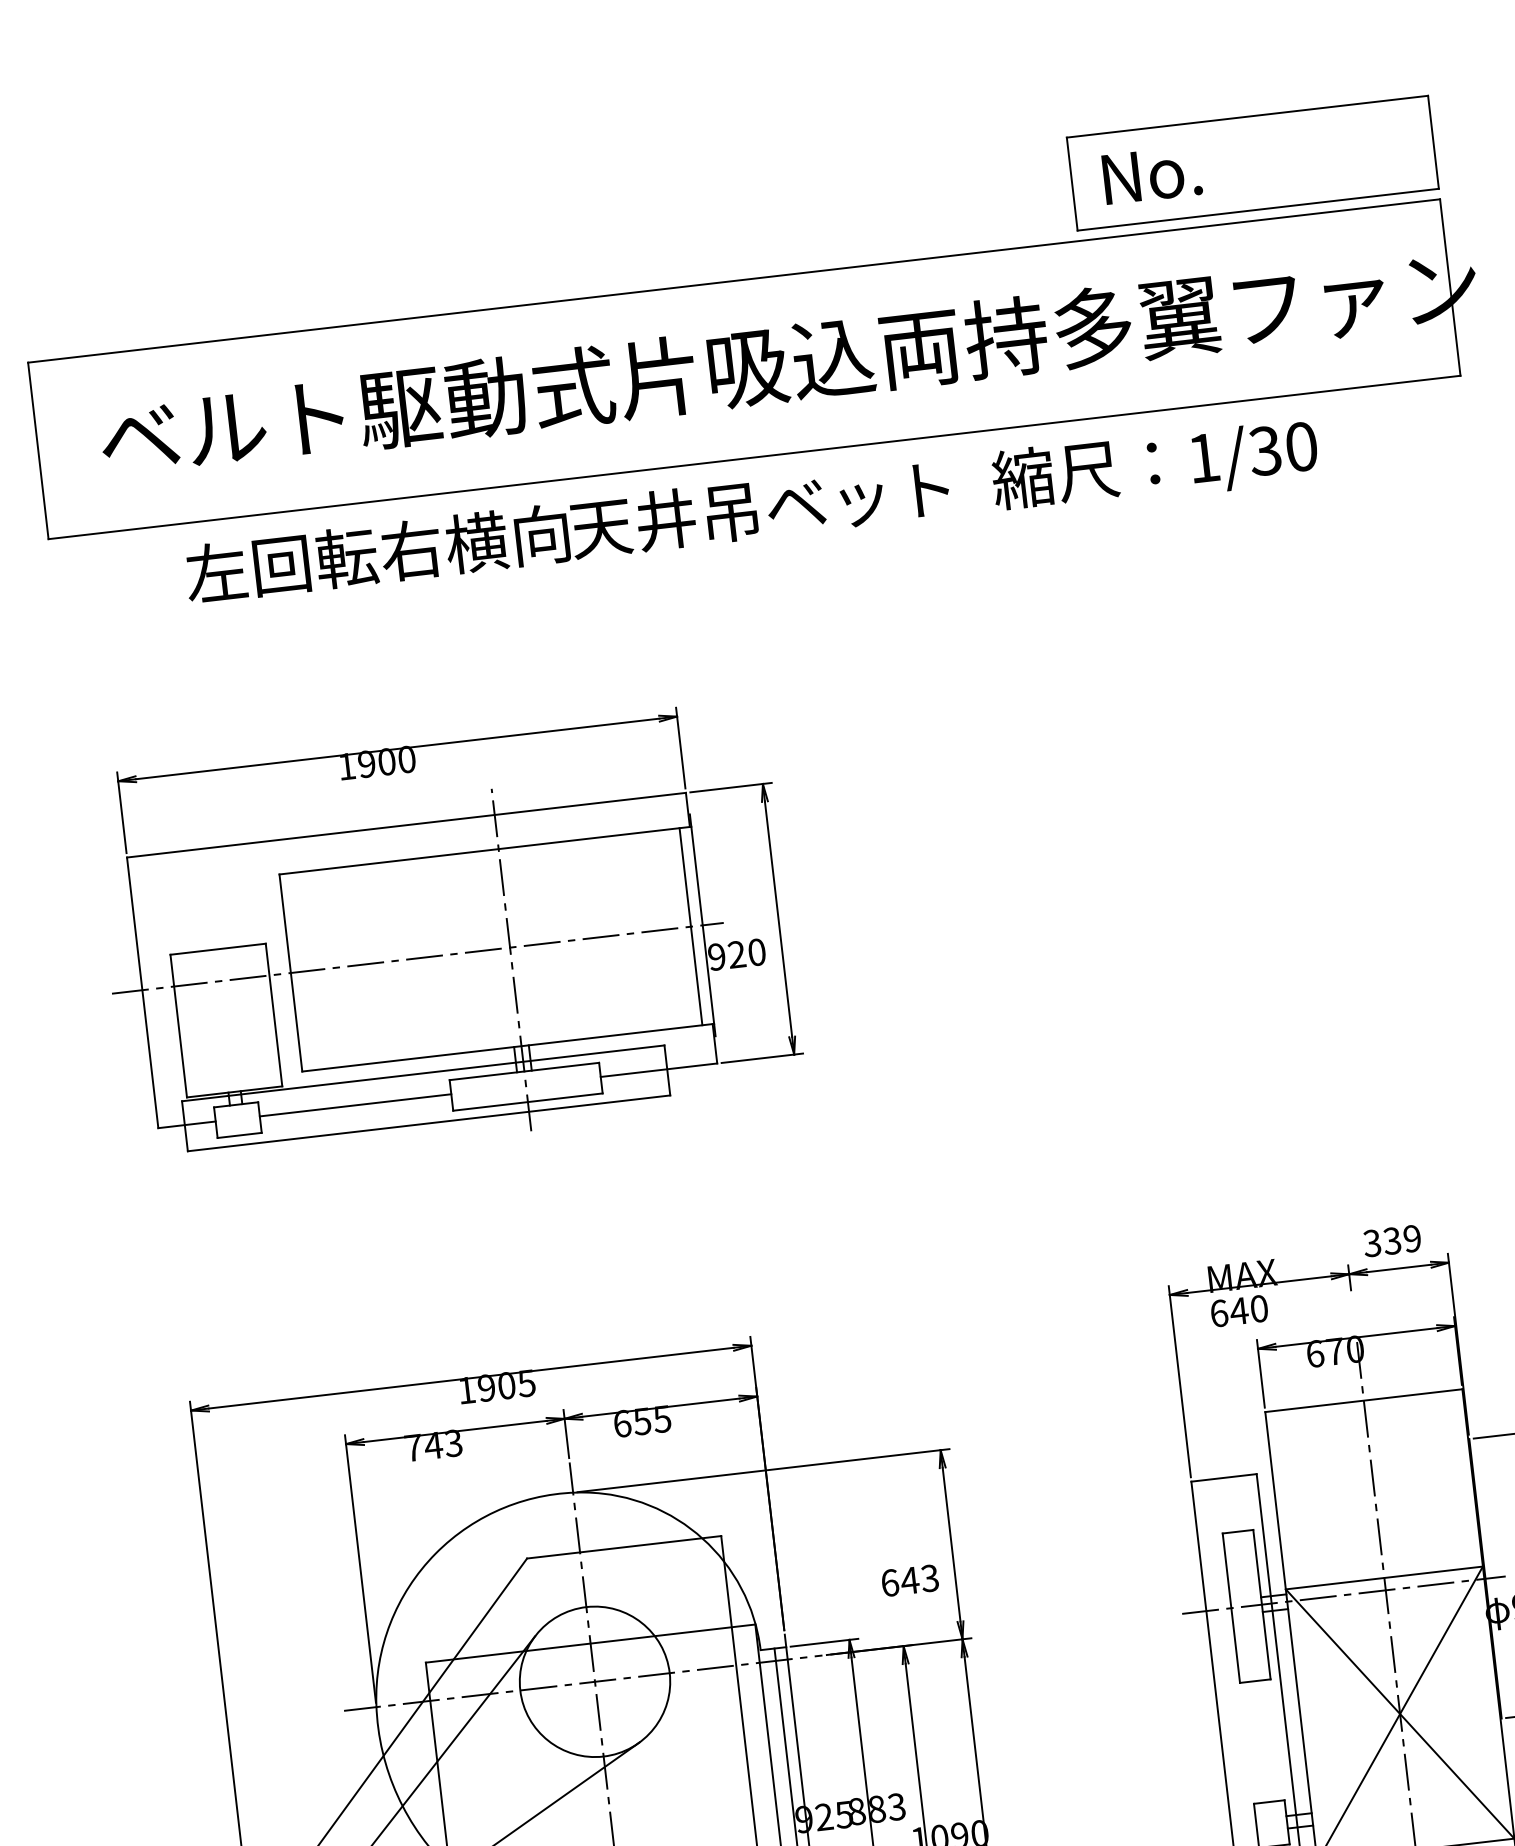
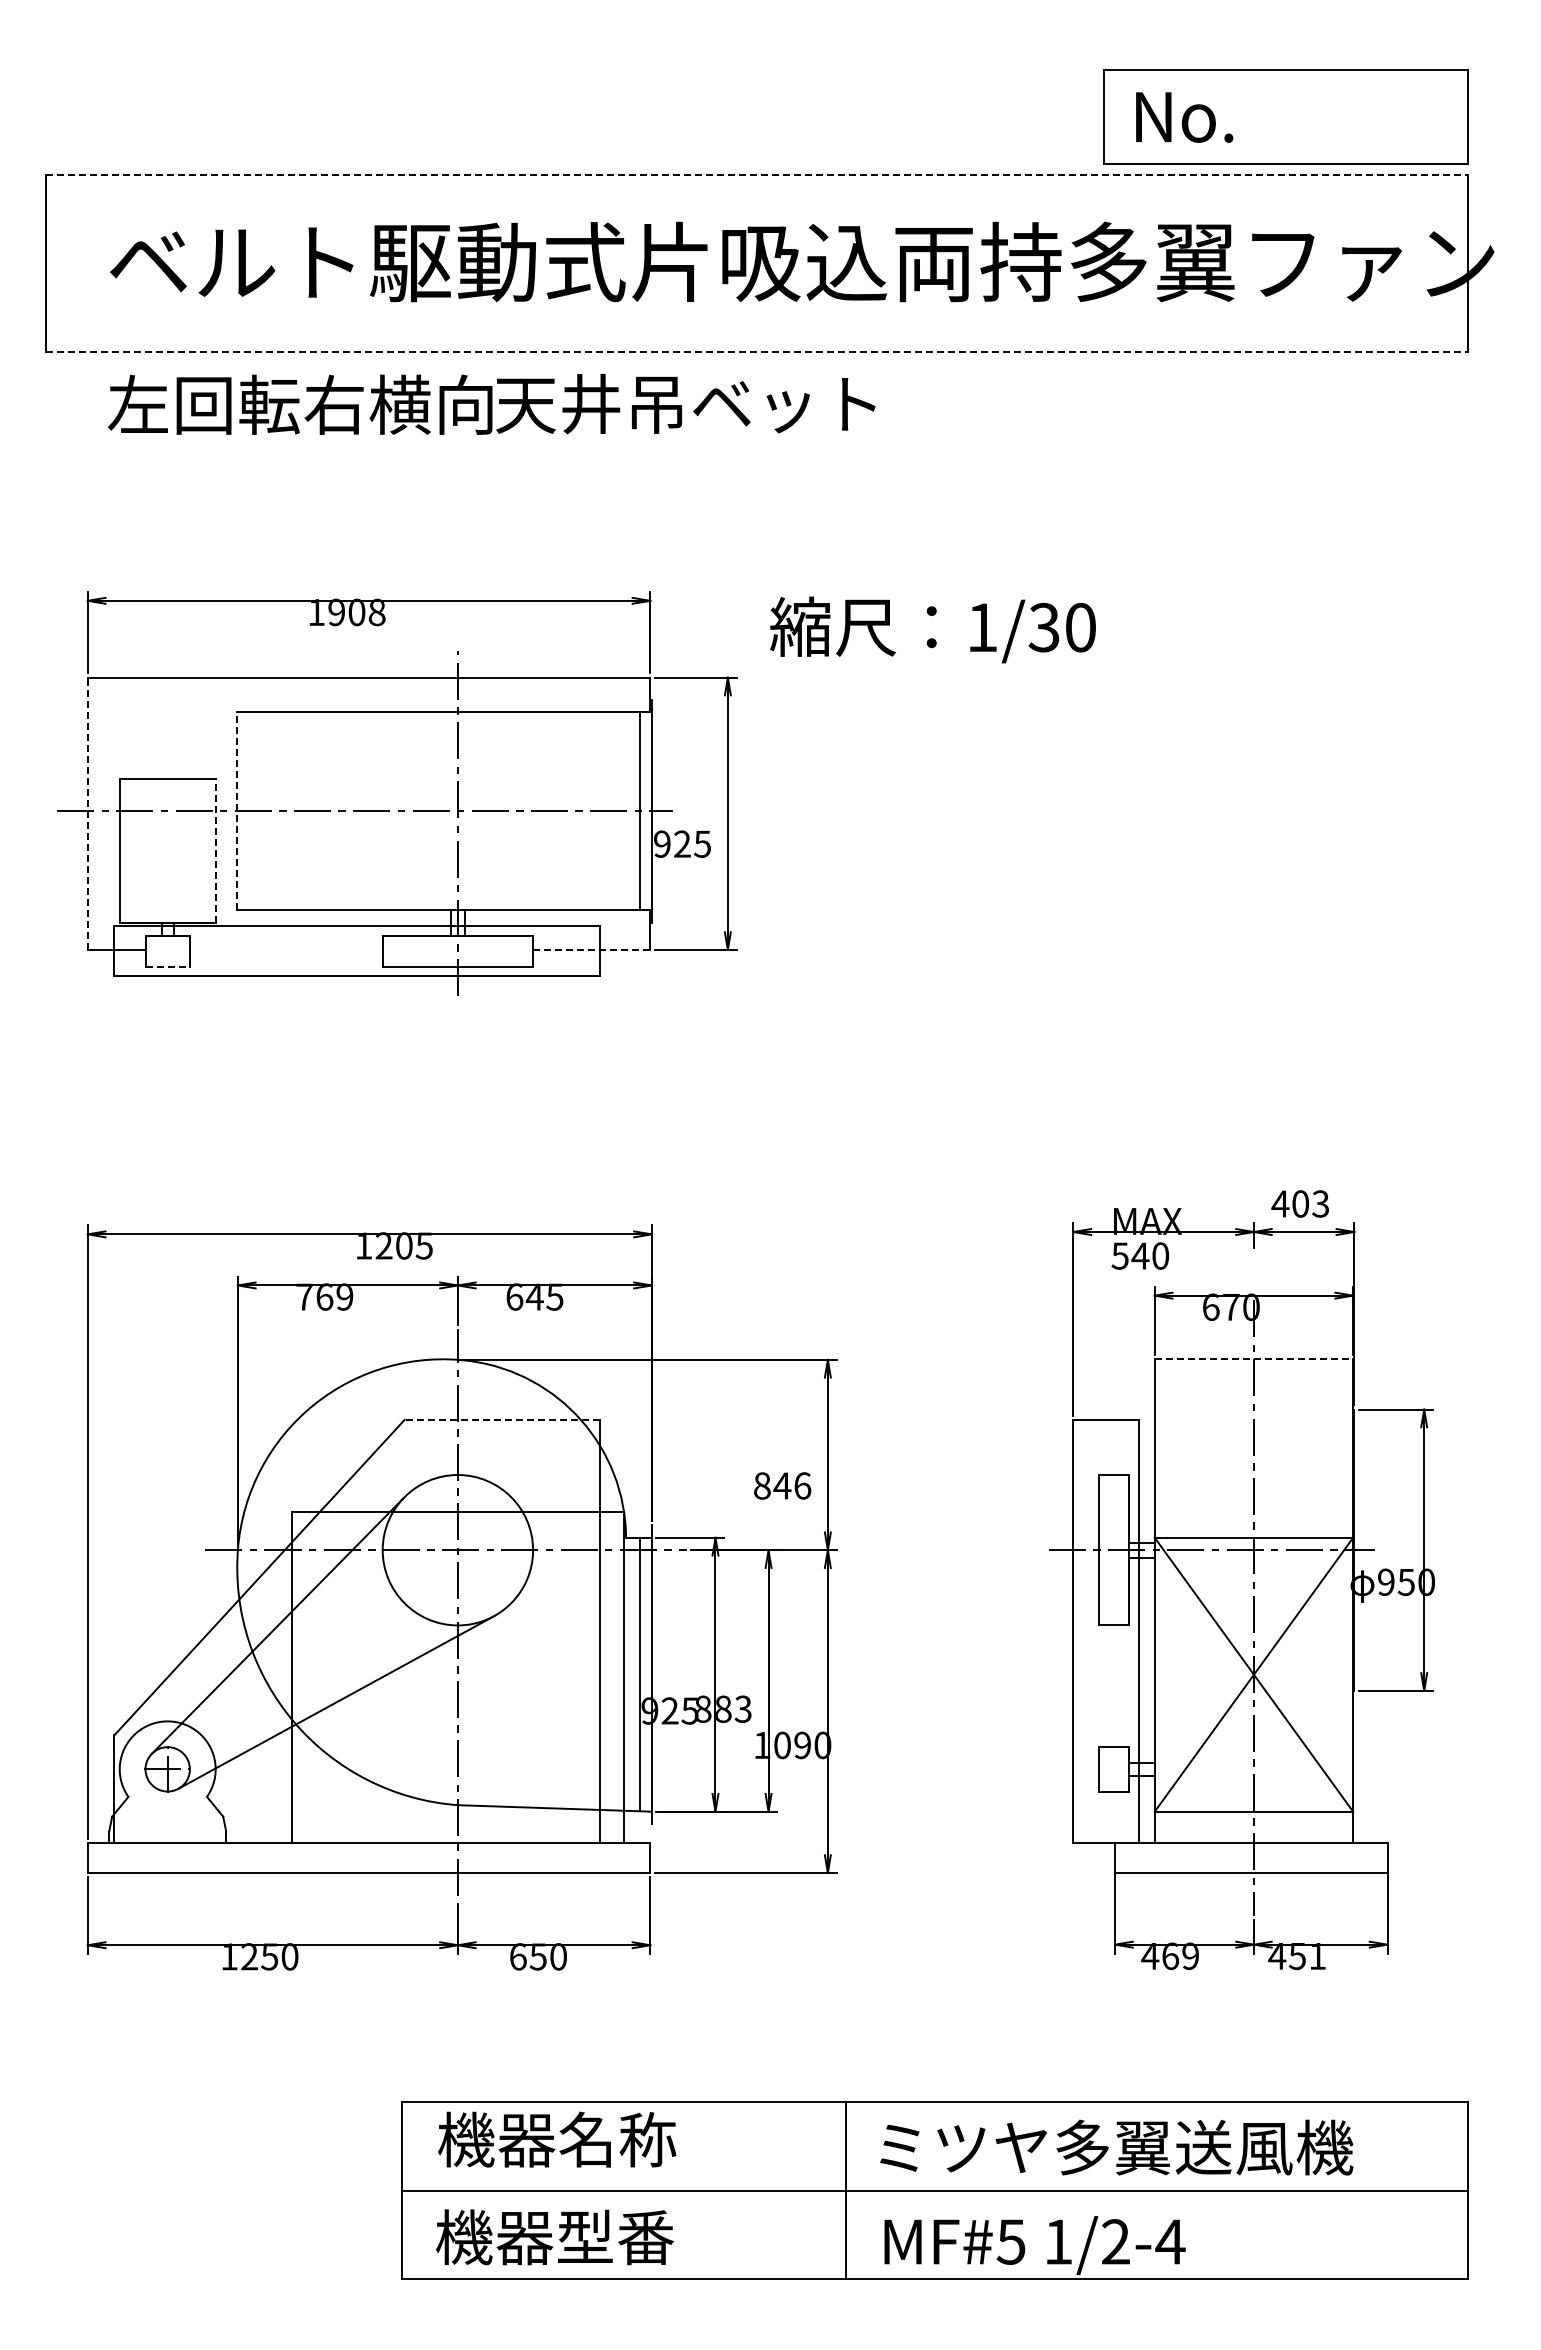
line: (734, 280) -> (757, 174), solid -> dashed
line: (754, 457) -> (757, 352), solid -> dashed
text: (1154, 465) -> (932, 629), moved
text: (567, 531) -> (491, 404), moved
text: (406, 759) -> (376, 612), 1900 -> 1908
text: (756, 951) -> (702, 843), 920 -> 925
line: (291, 972) -> (237, 810), solid -> dashed
line: (142, 992) -> (87, 813), solid -> dashed
line: (273, 1014) -> (215, 850), solid -> dashed
line: (658, 1070) -> (591, 950), solid -> dashed
line: (354, 1105) -> (285, 950), removed
line: (240, 1135) -> (168, 966), solid -> dashed
text: (1392, 1240) -> (1300, 1203), 339 -> 403
text: (1218, 1313) -> (1119, 1255), 640 -> 540
text: (486, 1387) -> (383, 1245), 1905 -> 1205
line: (1364, 1400) -> (1254, 1359), solid -> dashed
text: (641, 1420) -> (534, 1296), 655 -> 645
text: (443, 1443) -> (334, 1296), 743 -> 769
line: (624, 1546) -> (502, 1419), solid -> dashed
text: (910, 1580) -> (782, 1485), 643 -> 846

